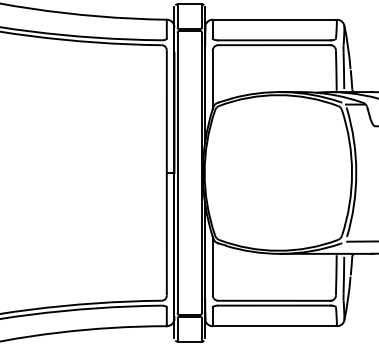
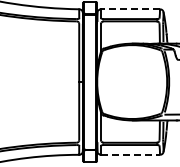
line: (274, 20) -> (130, 9), solid -> dashed
line: (276, 325) -> (131, 154), solid -> dashed

